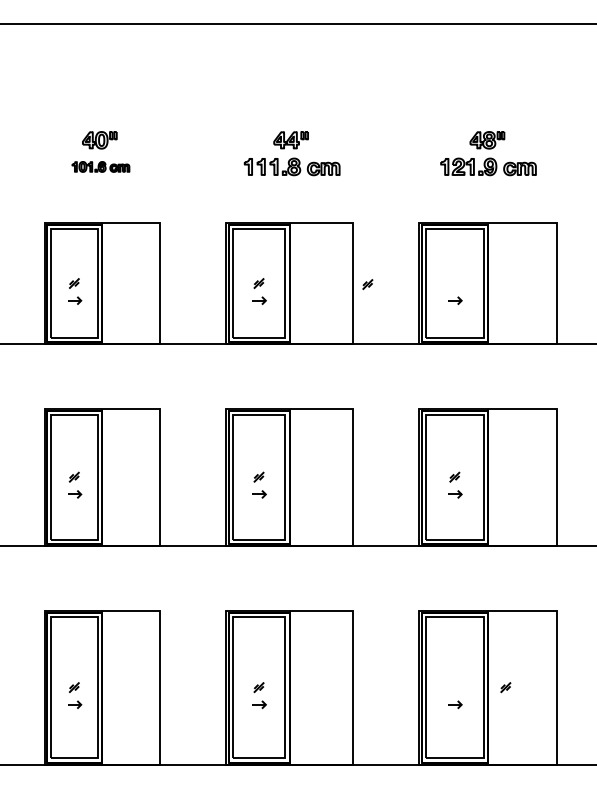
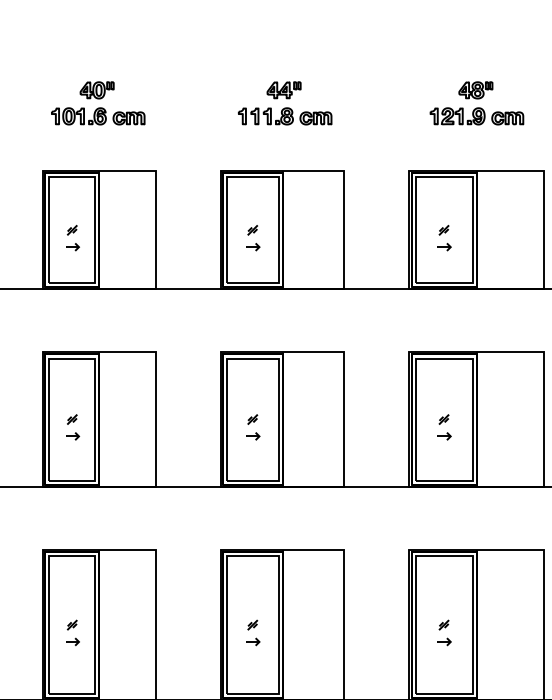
part: (100, 166) -> (97, 115), size x1.67
part: (367, 284) -> (443, 230), moved
part: (505, 687) -> (443, 625), moved

